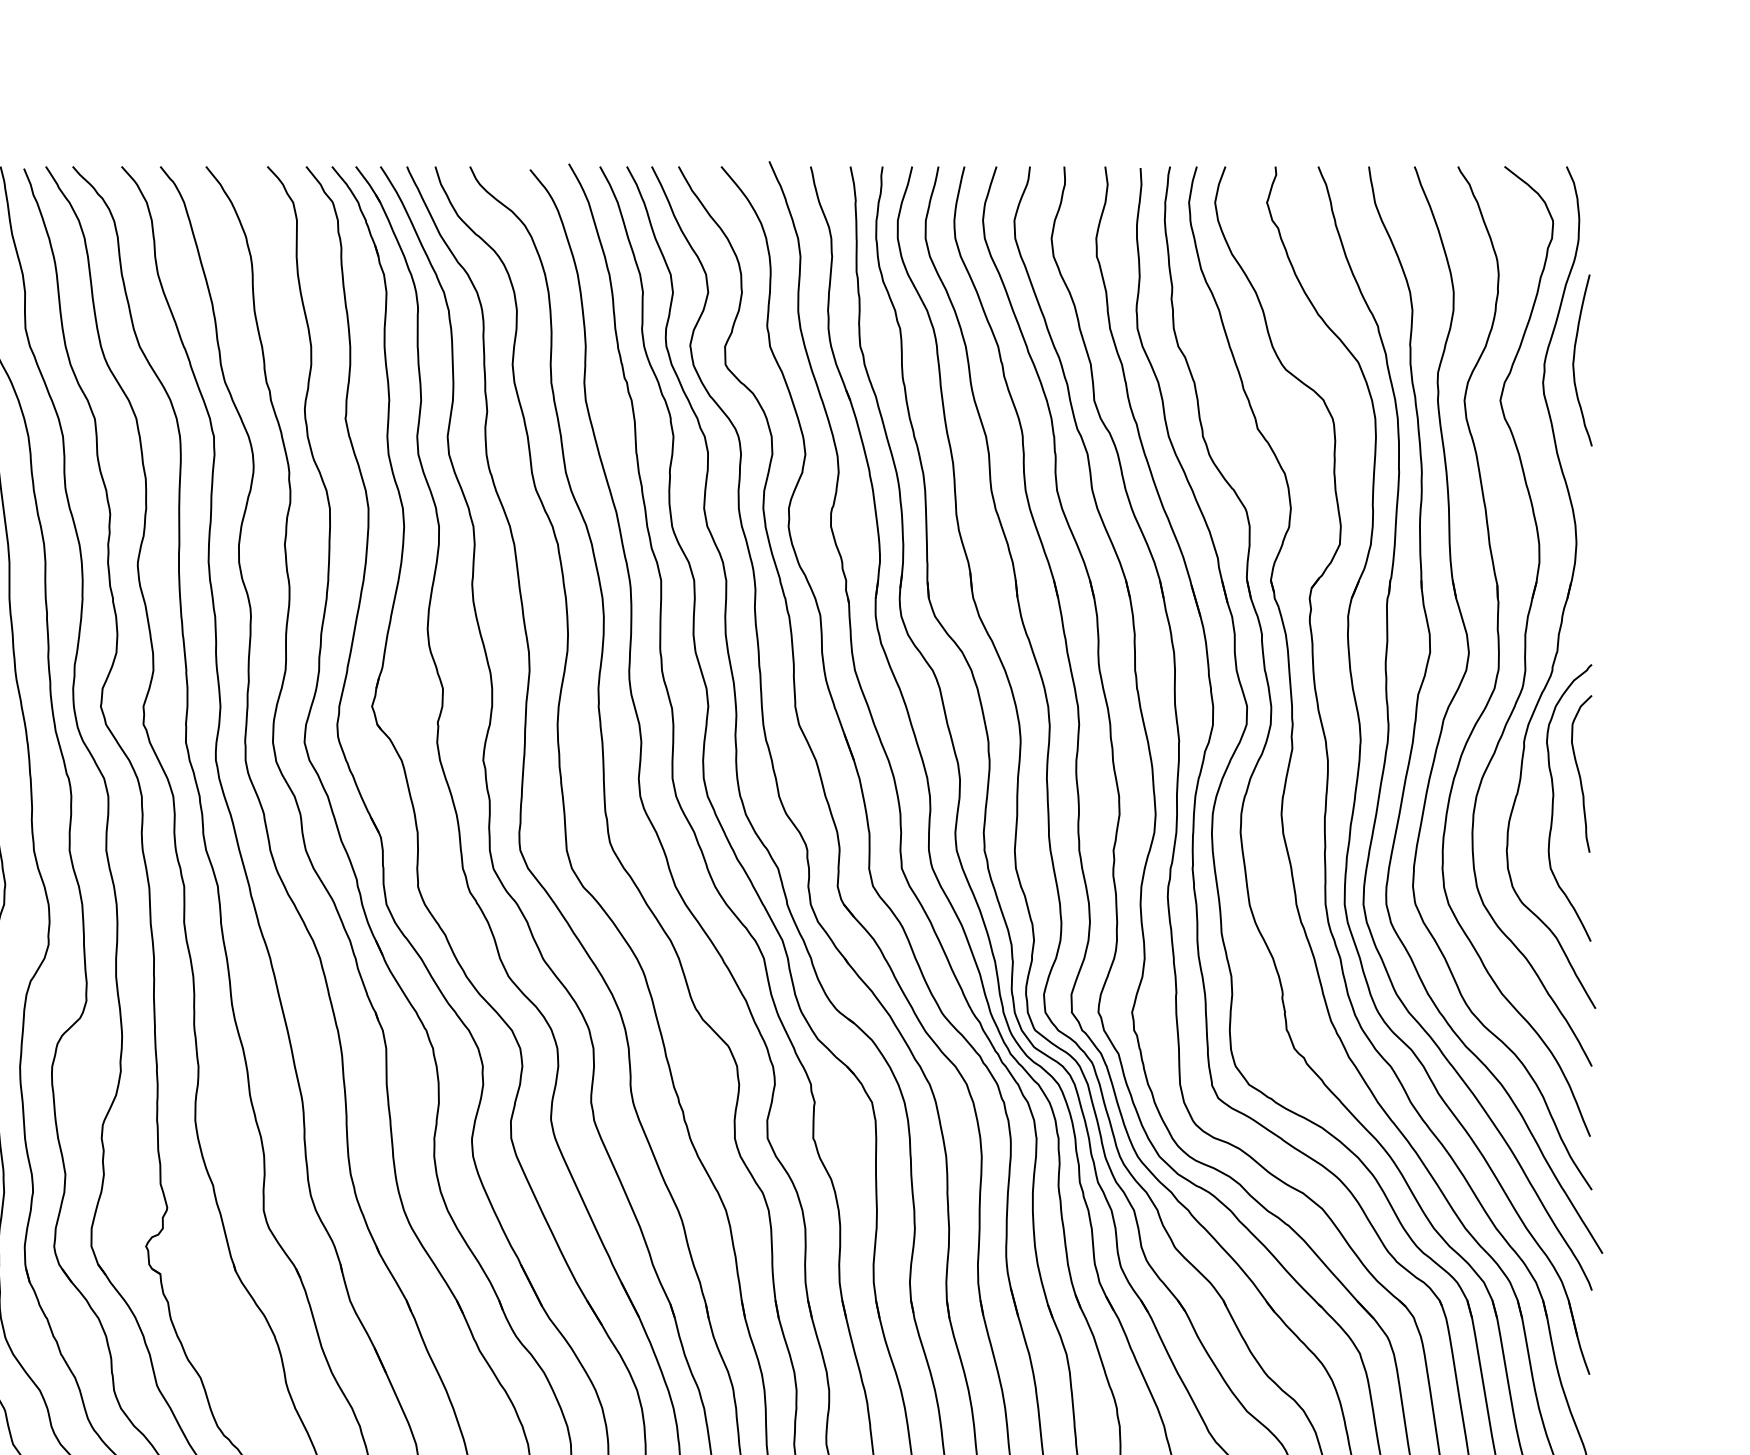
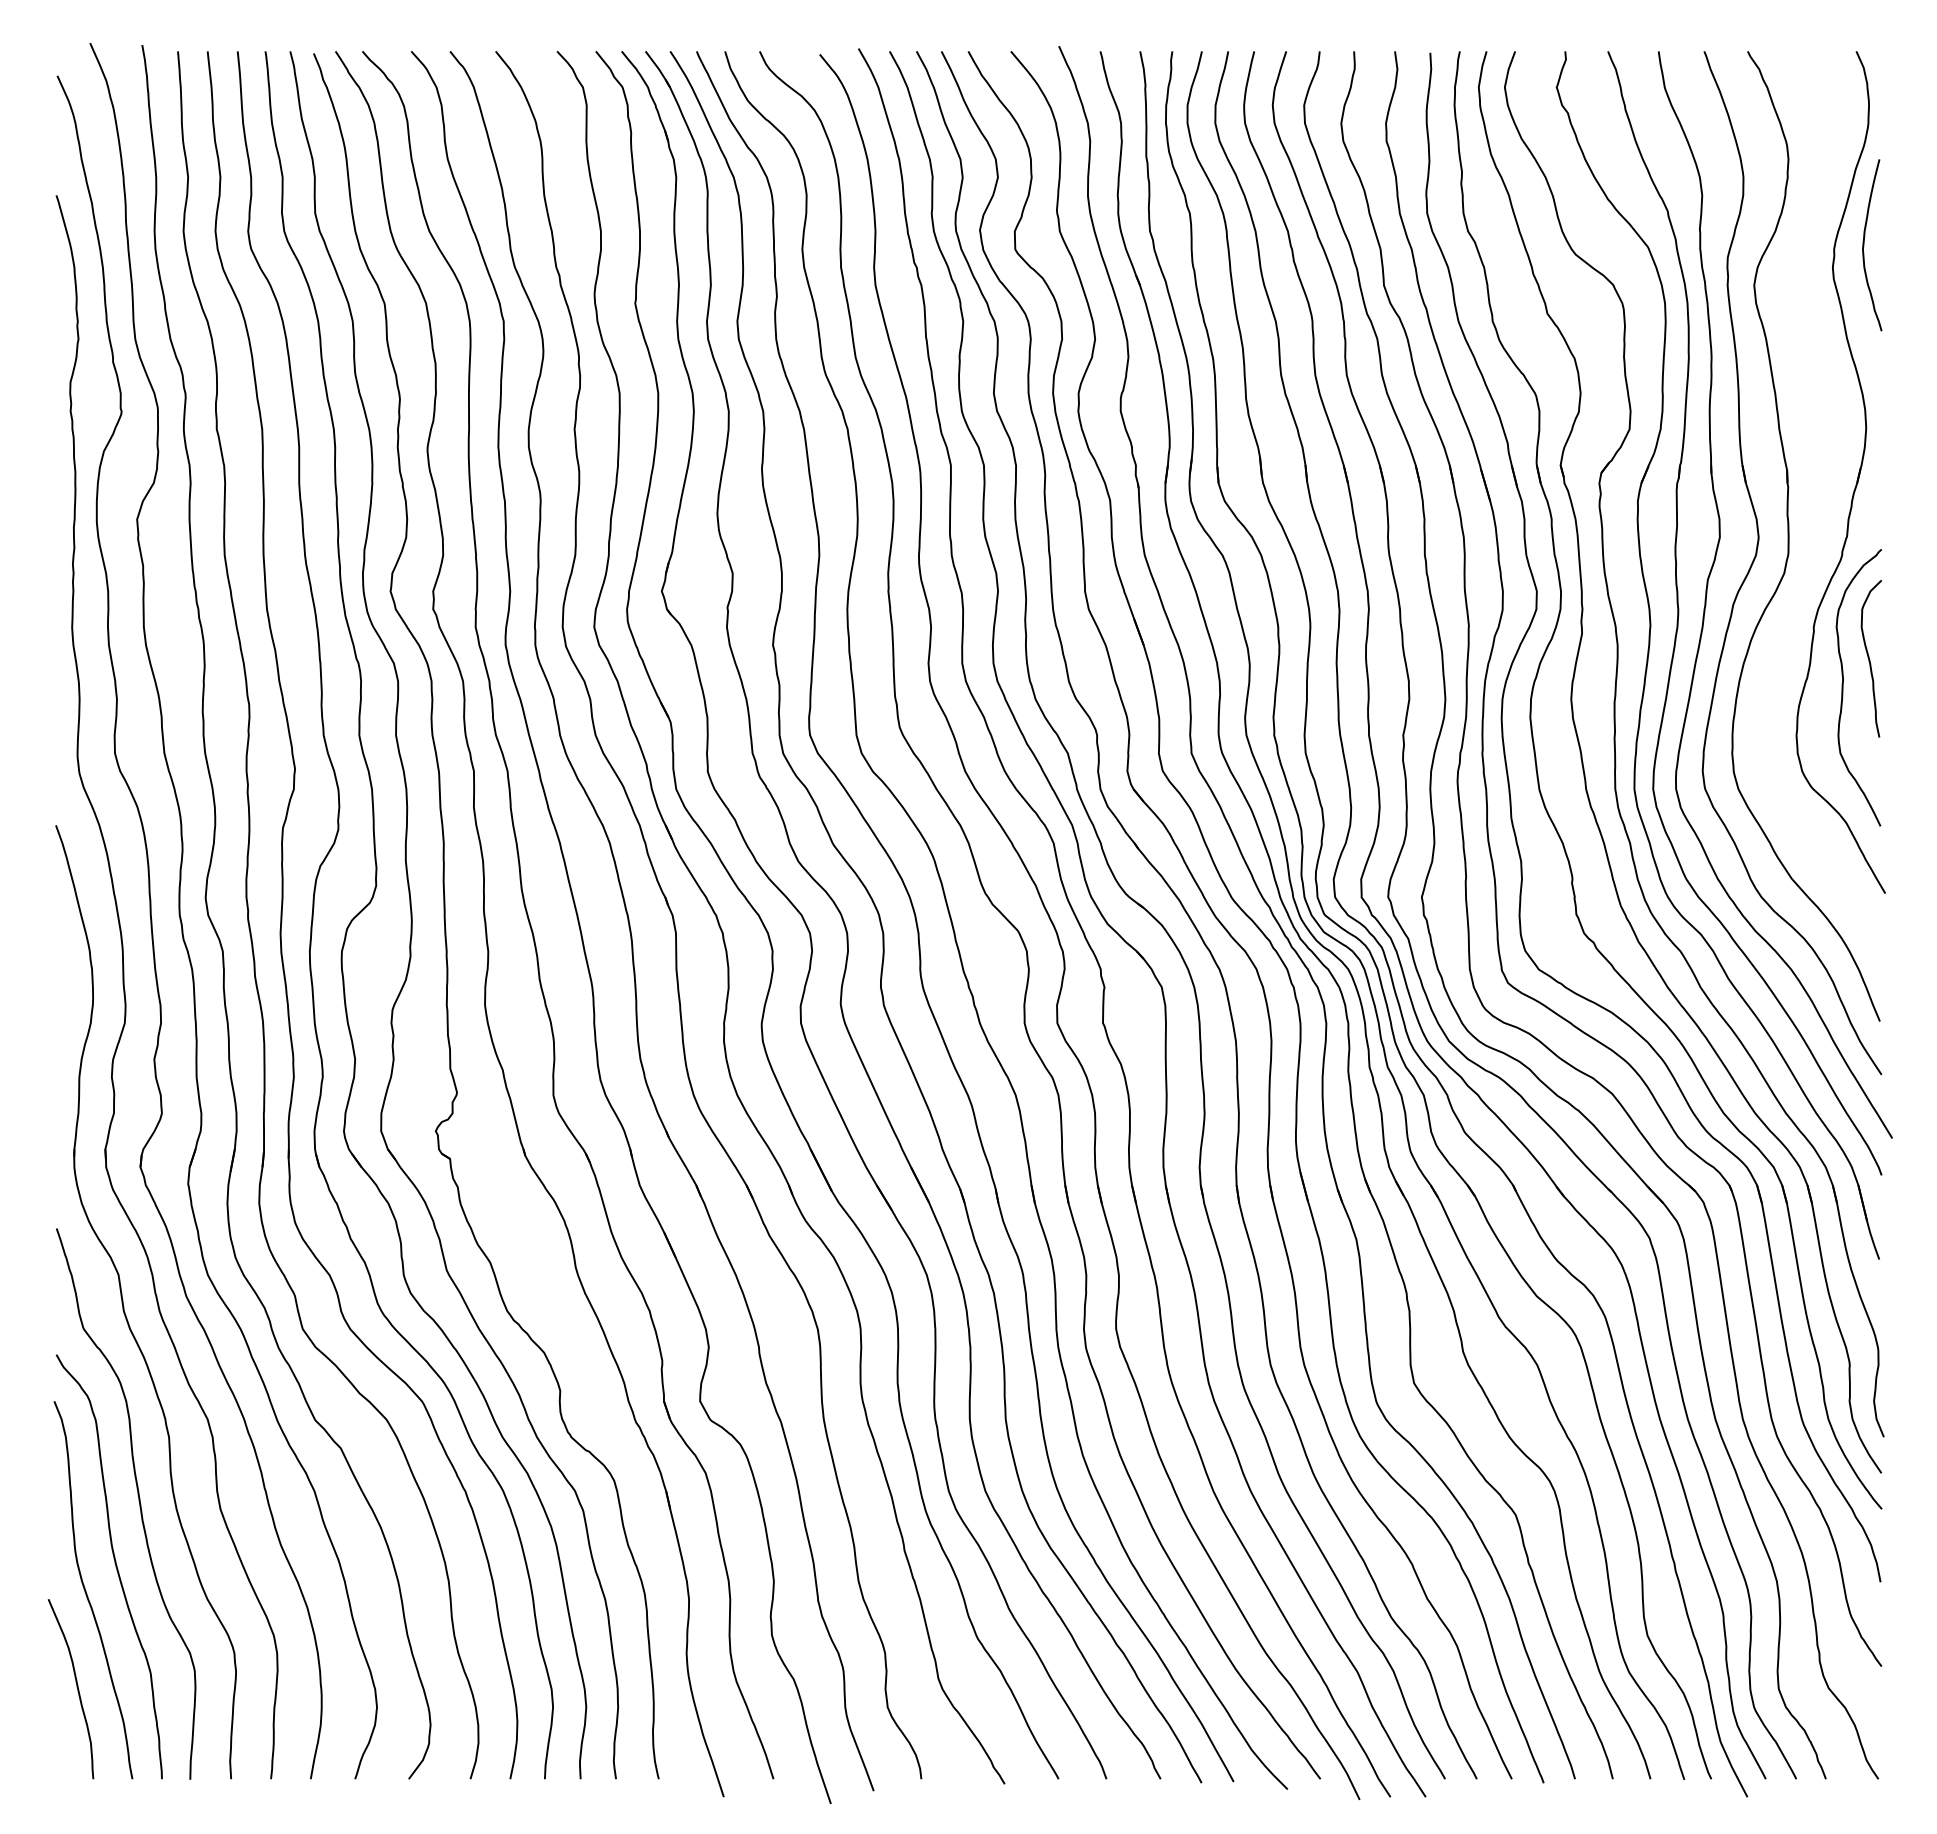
part: (1531, 616) -> (1821, 501), removed

